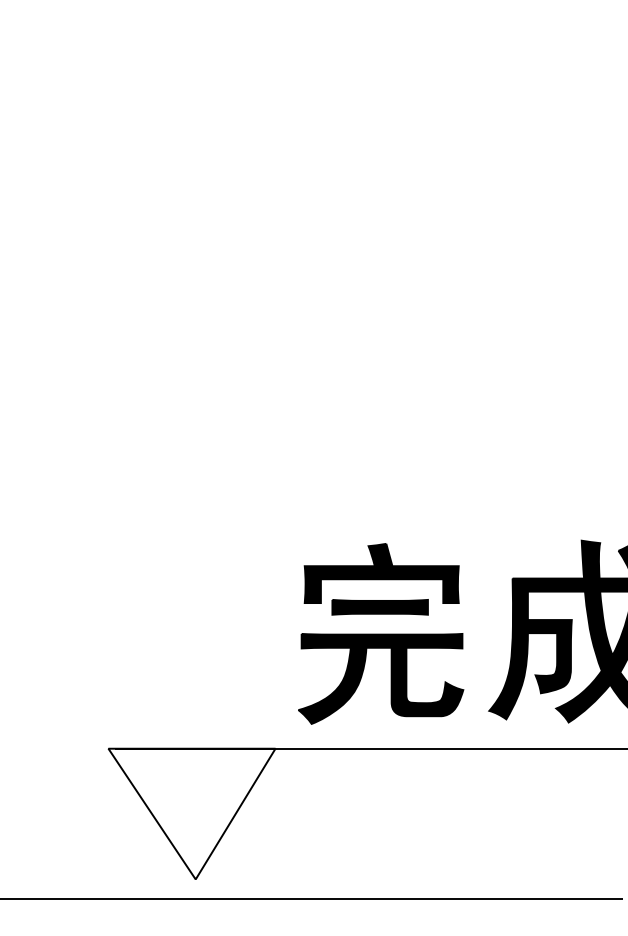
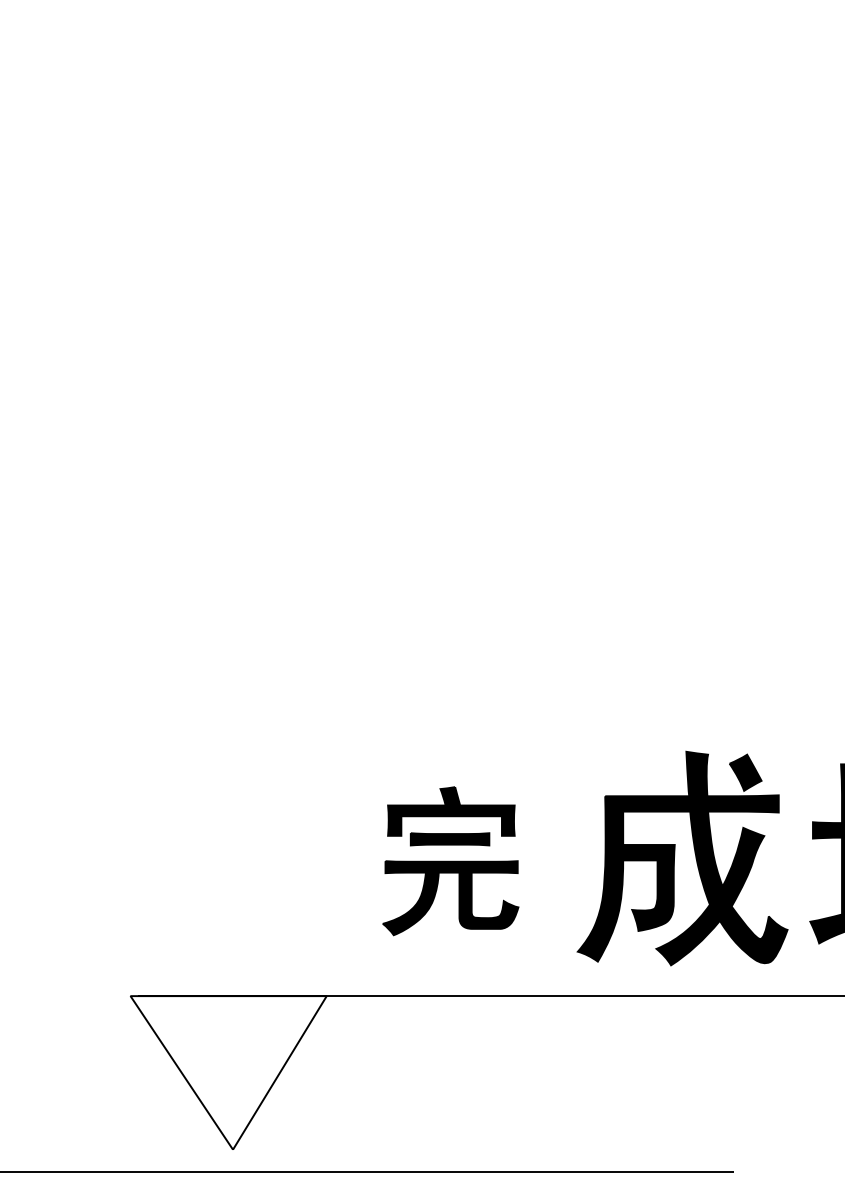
part: (380, 633) -> (450, 860), size x0.7

